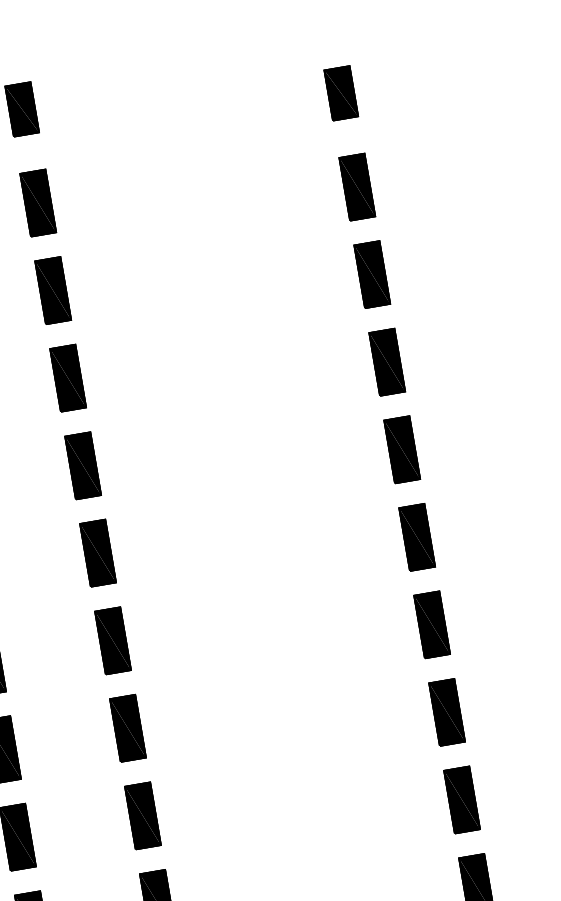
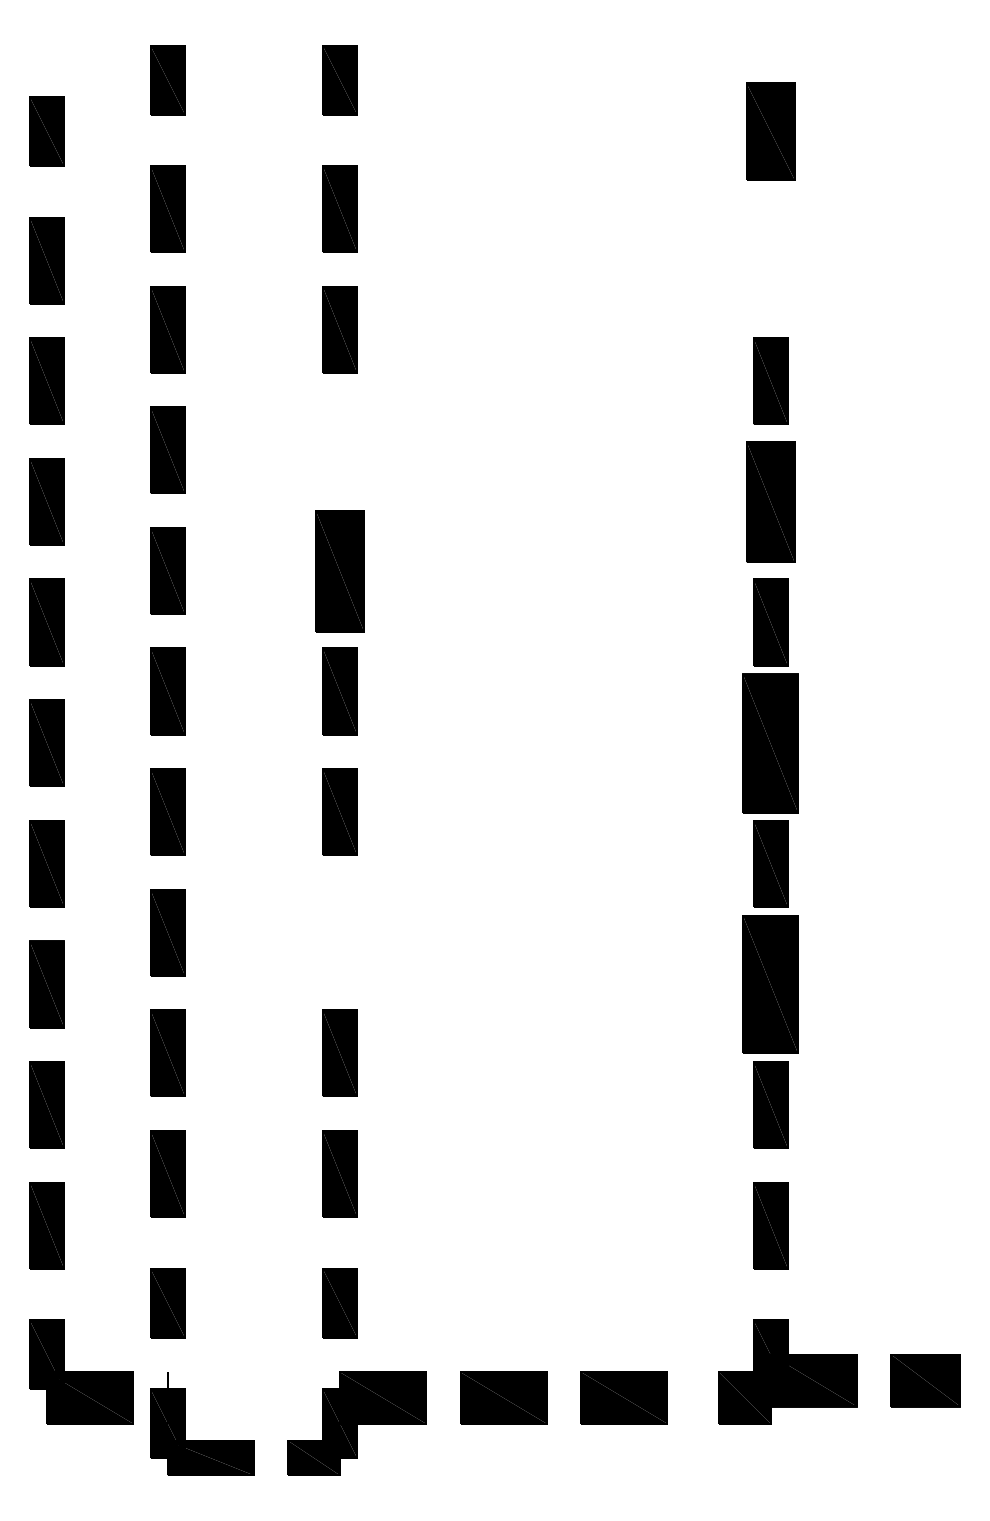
part: (341, 93) -> (770, 131), size x1.4
part: (357, 186) -> (770, 260), removed
part: (387, 361) -> (770, 501), size x1.4
part: (67, 377) -> (339, 449), removed
part: (82, 465) -> (339, 570), size x1.4
part: (416, 536) -> (770, 742), size x1.6
part: (446, 712) -> (770, 984), size x1.6
part: (127, 728) -> (339, 932), removed

